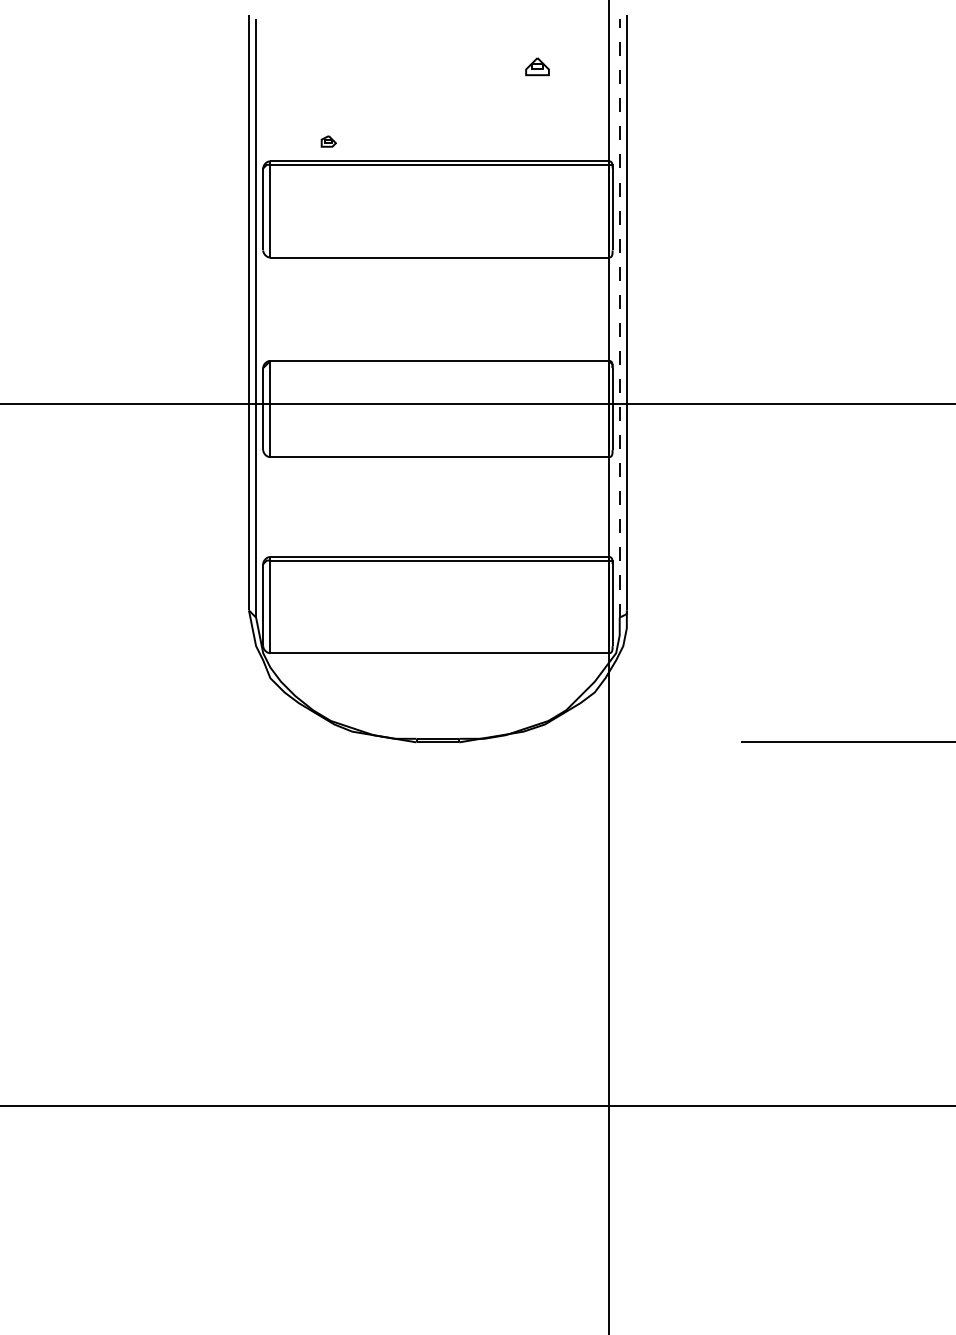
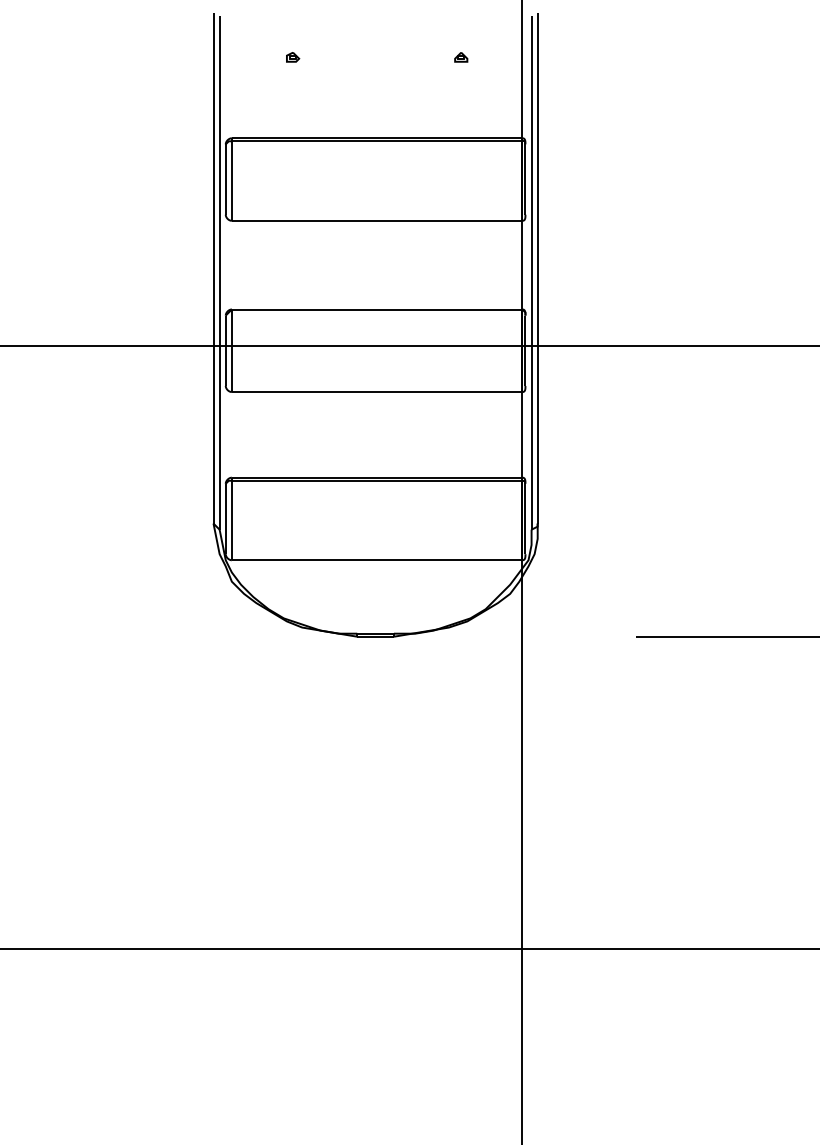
part: (538, 67) -> (461, 57), size x0.62
part: (329, 141) -> (293, 57), moved
line: (619, 317) -> (531, 272), dashed -> solid

